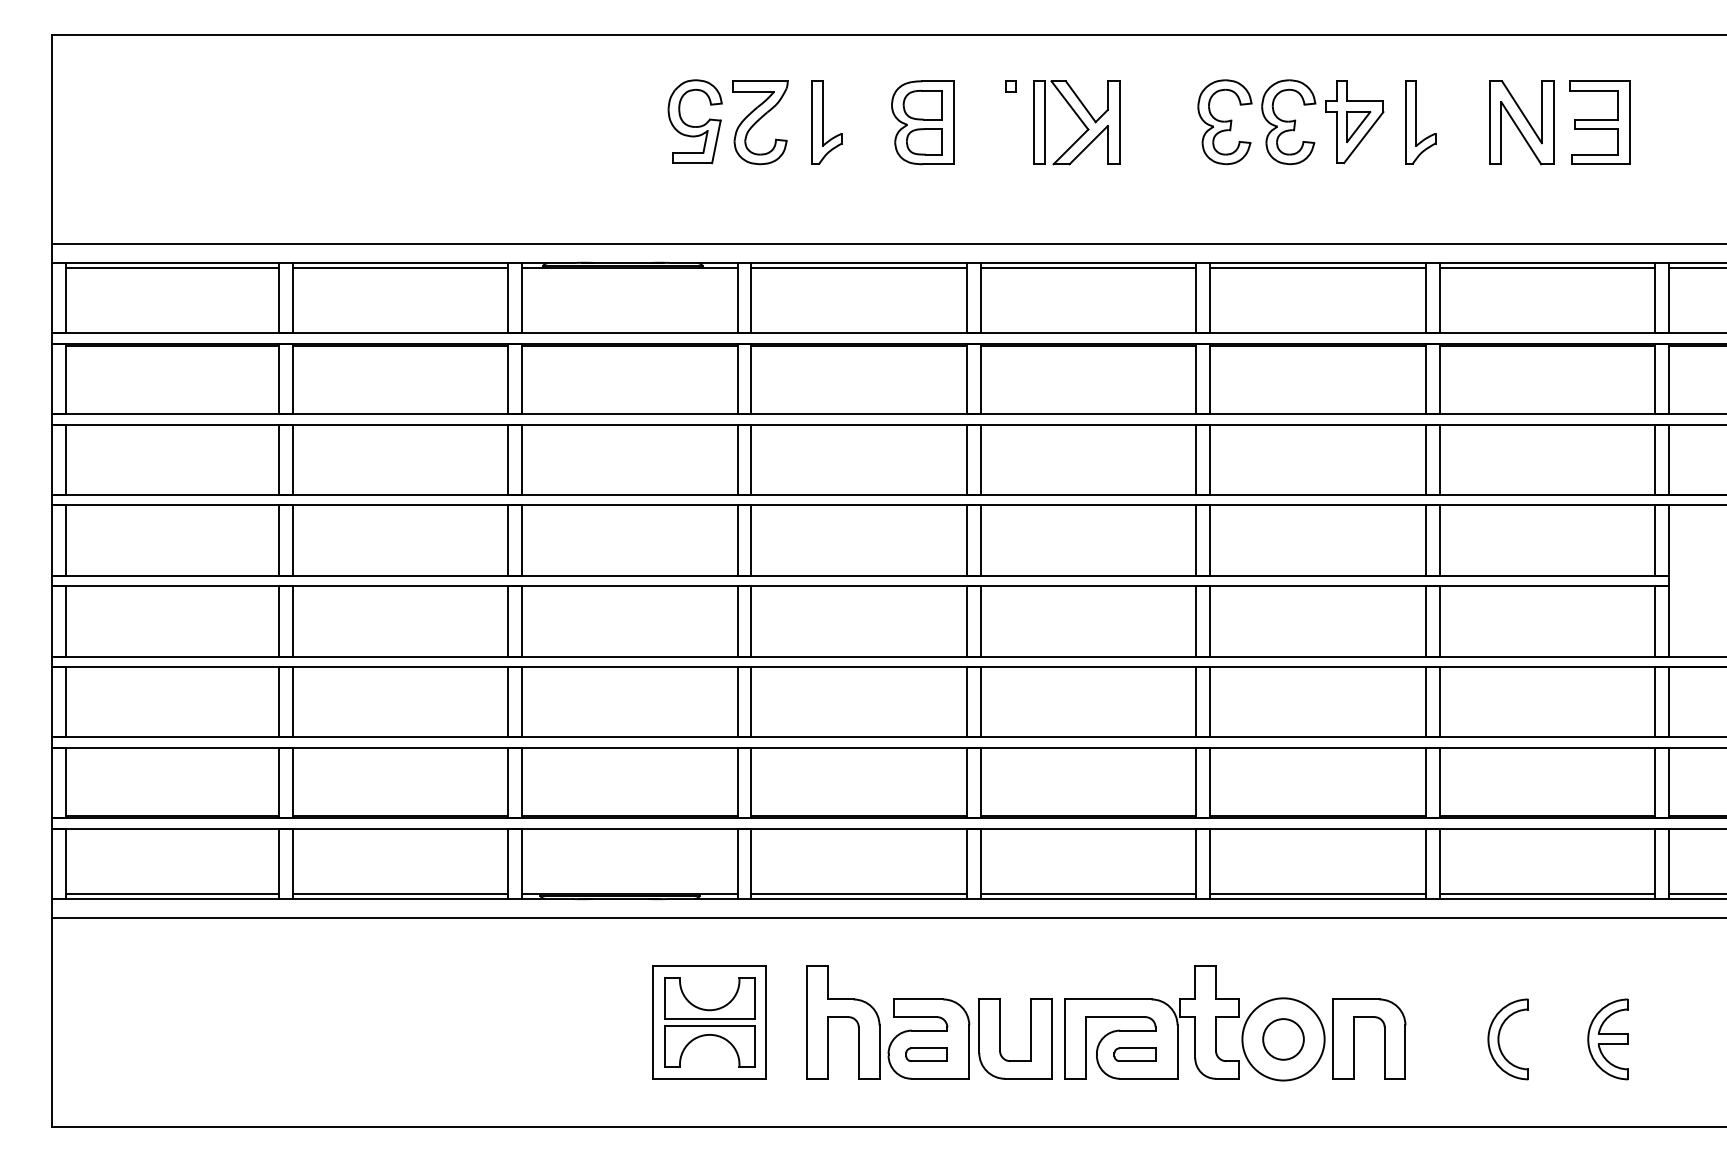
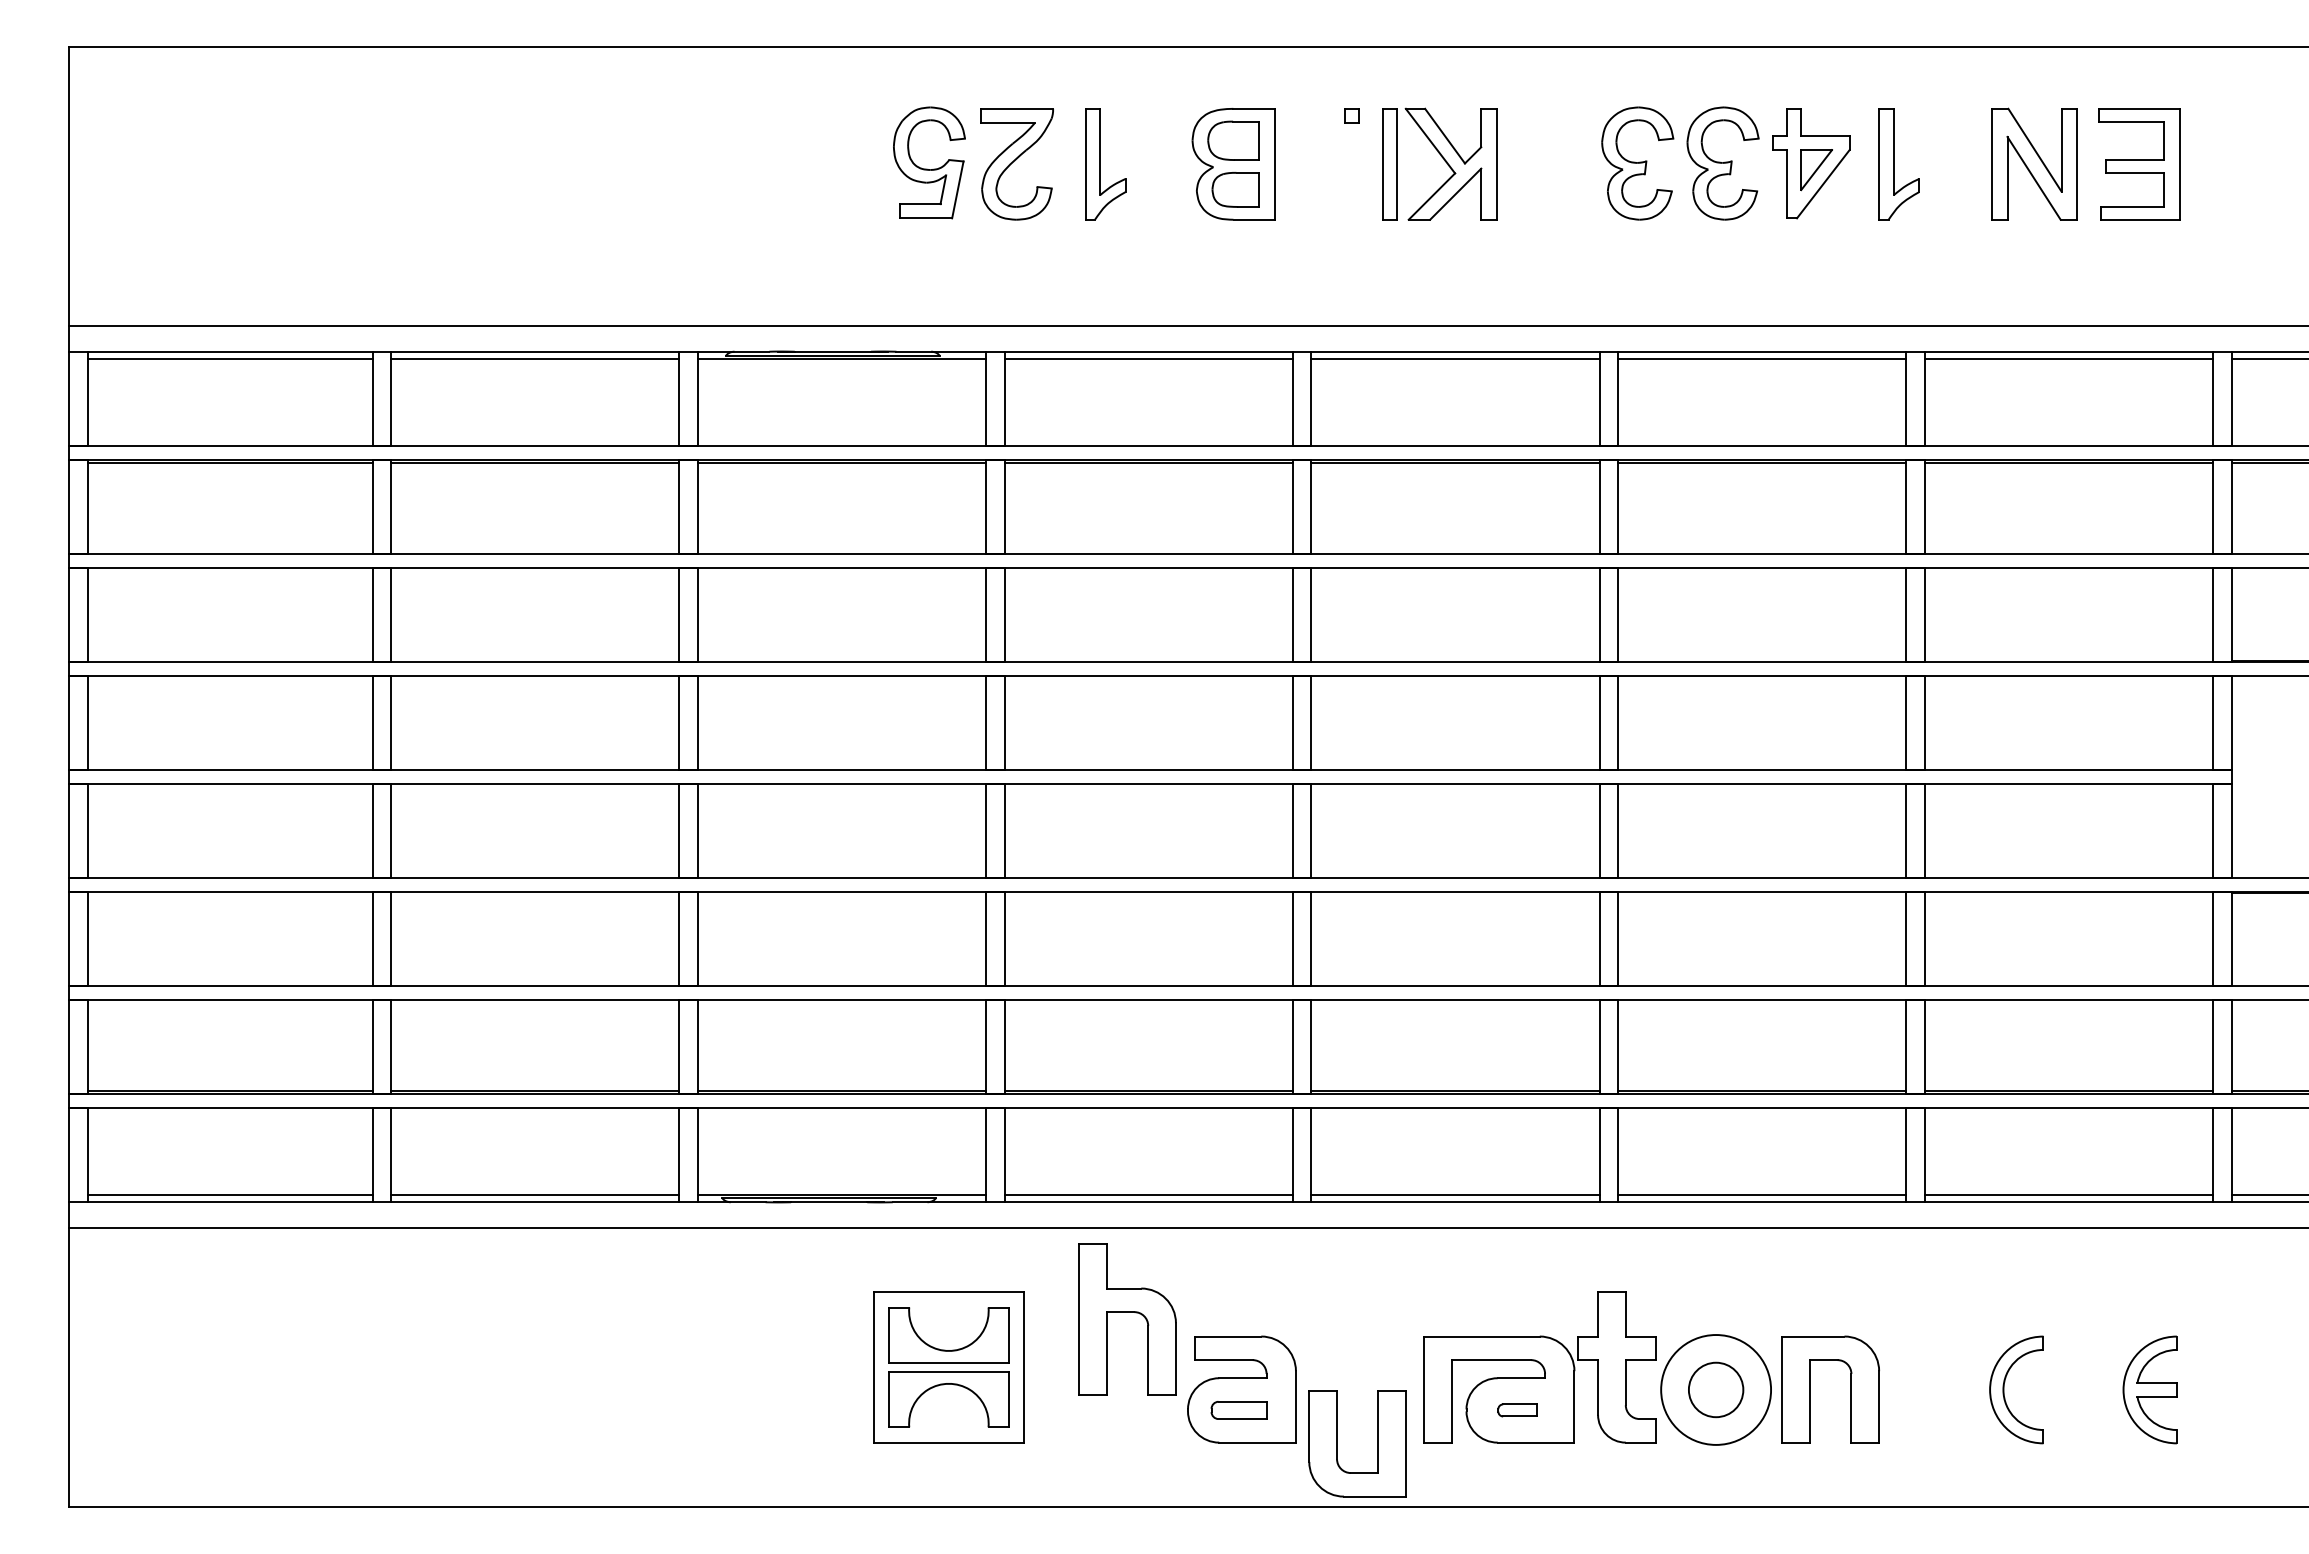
part: (843, 1017) -> (1127, 1312), moved
part: (1000, 1039) -> (1337, 1443), moved
part: (1134, 1054) -> (1517, 1410), size x0.7

